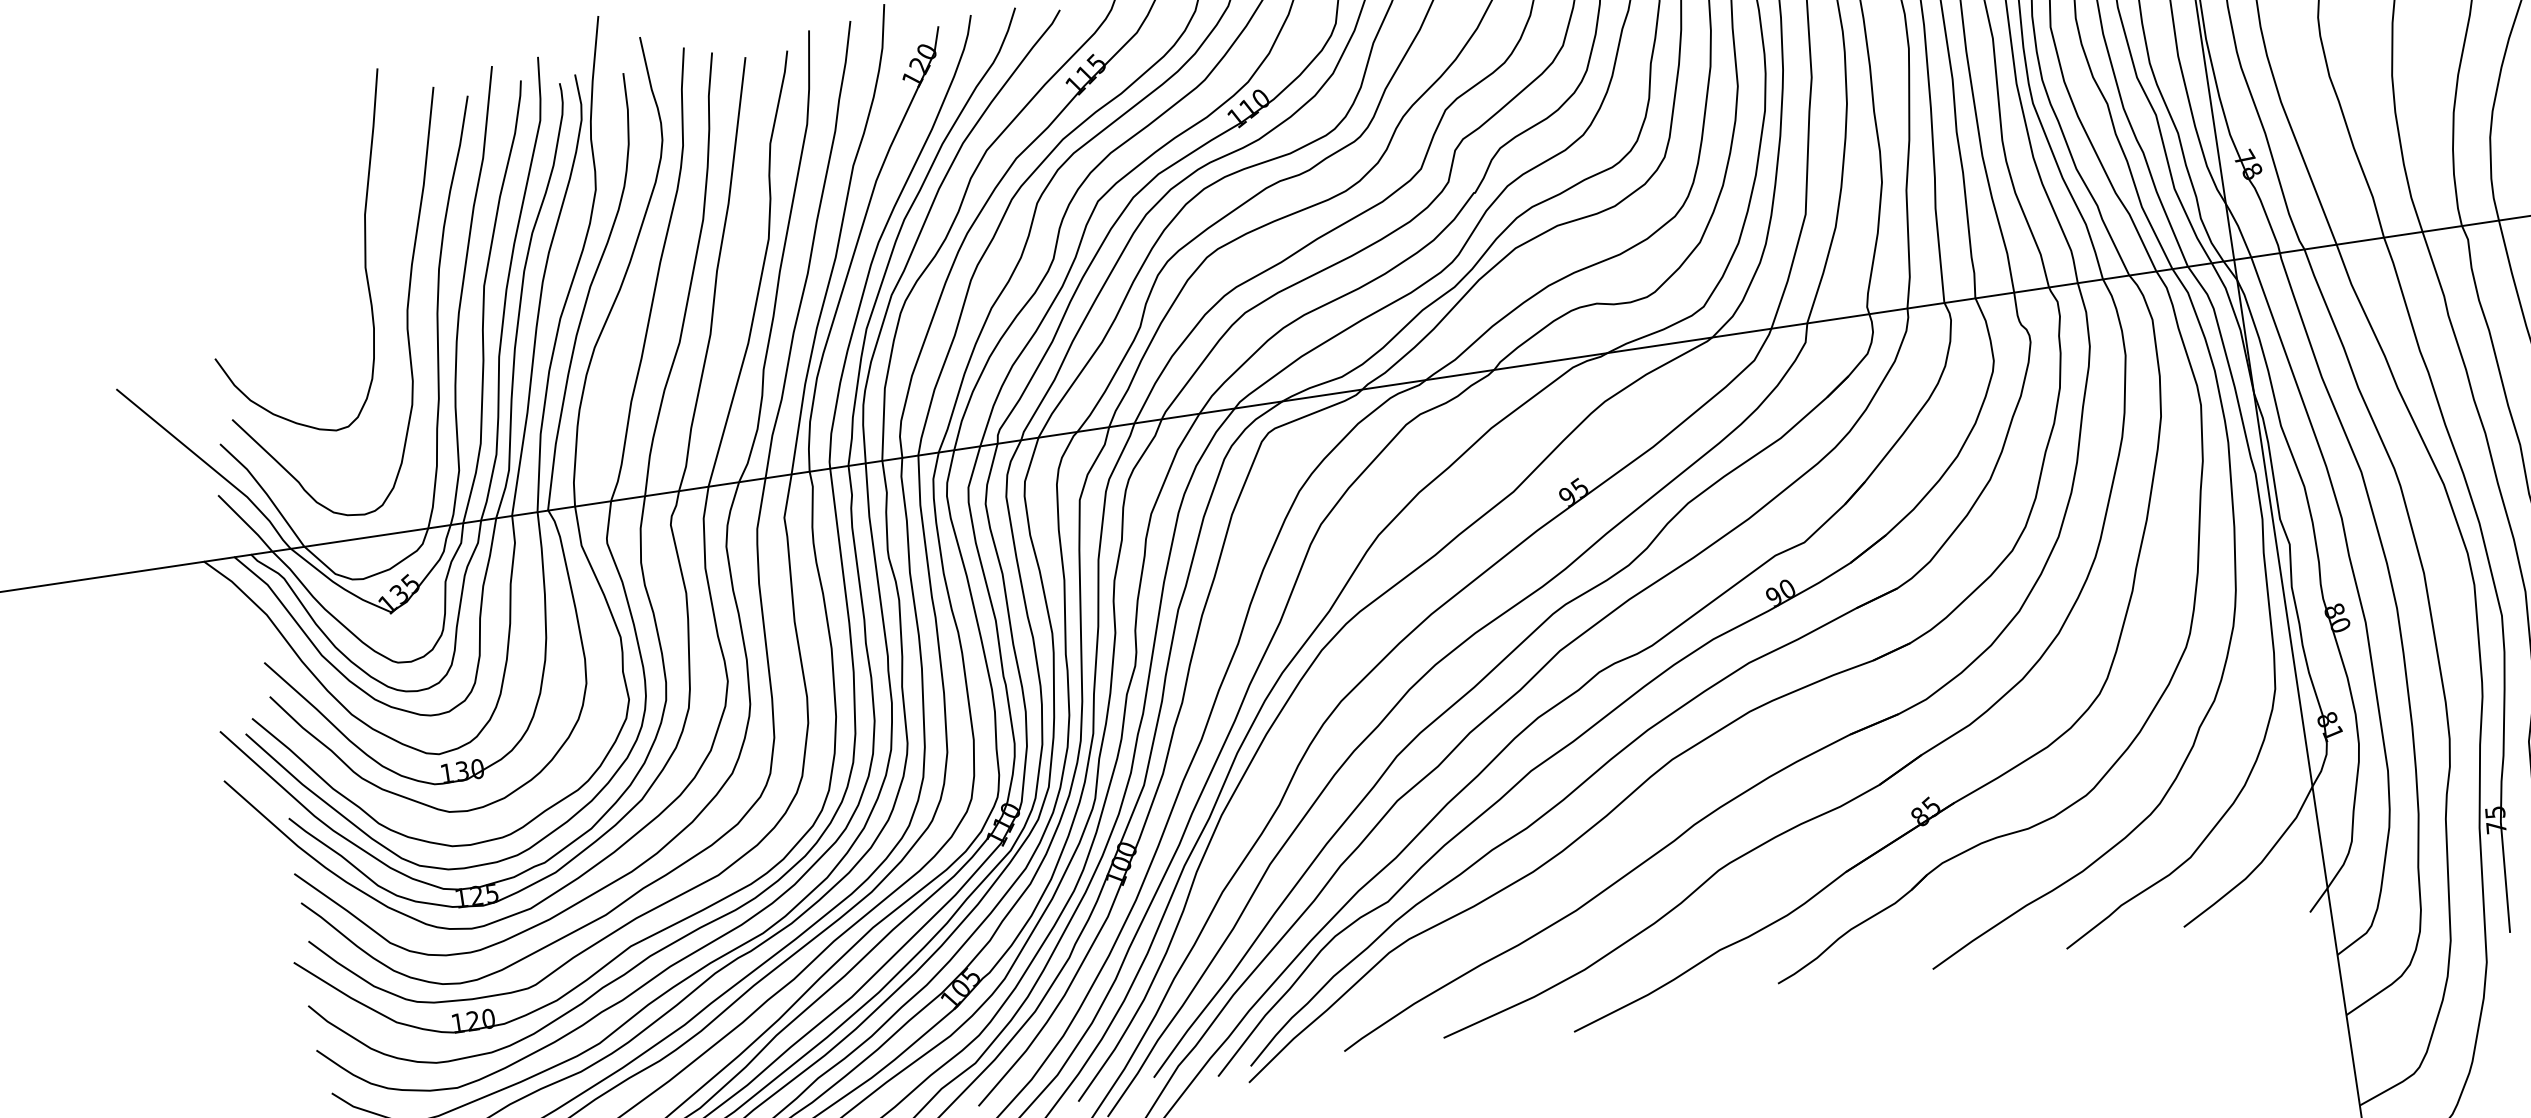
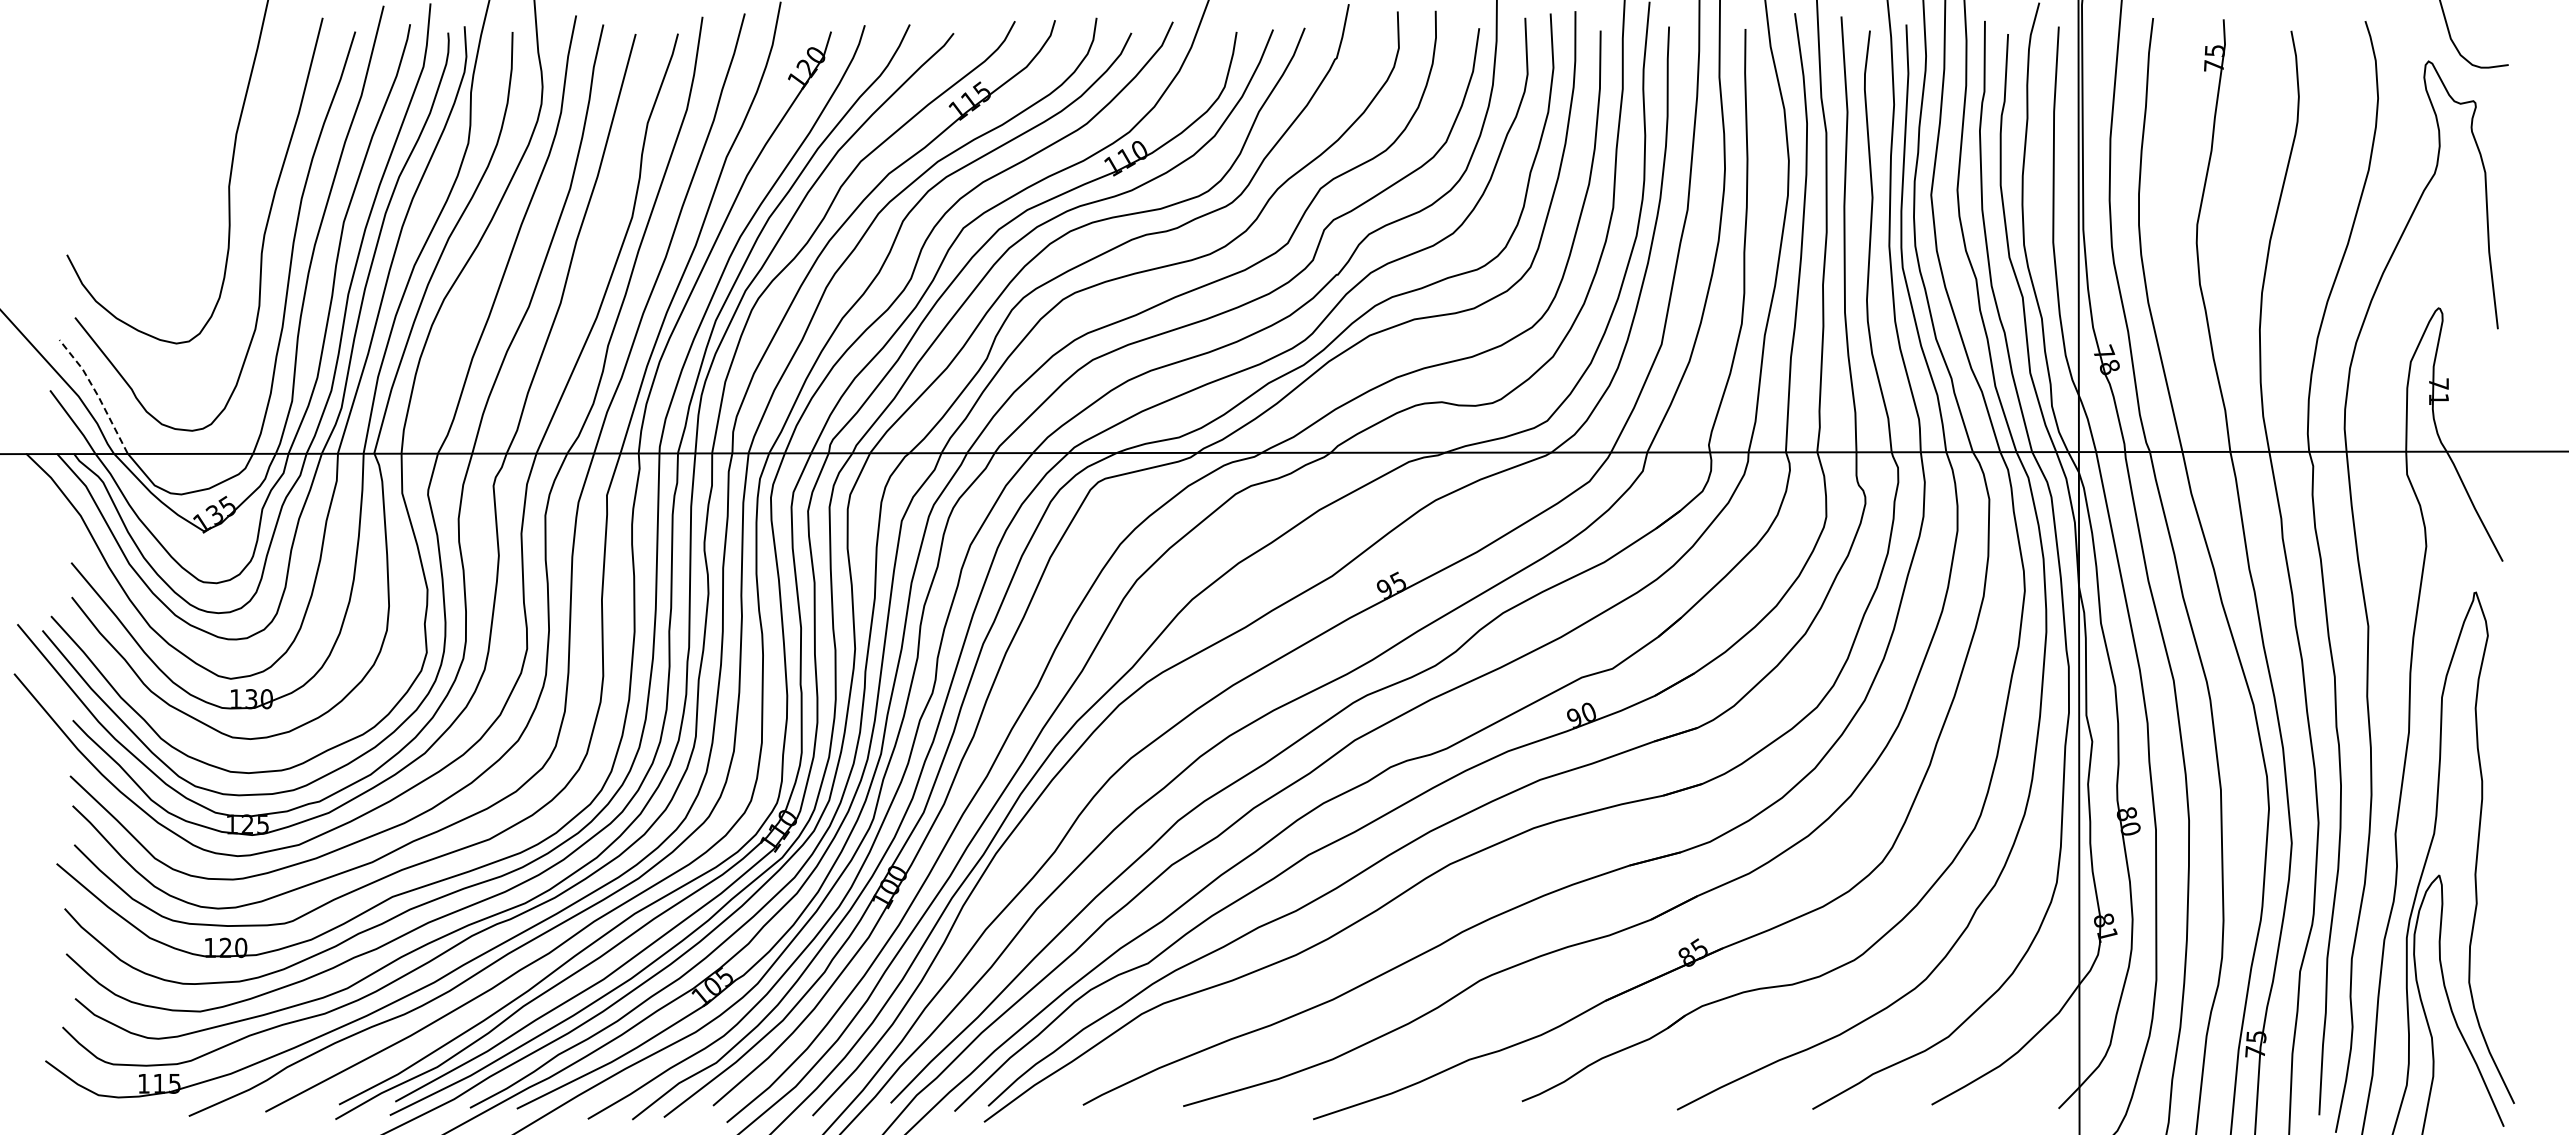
line: (265, 492) -> (97, 394), solid -> dashed

